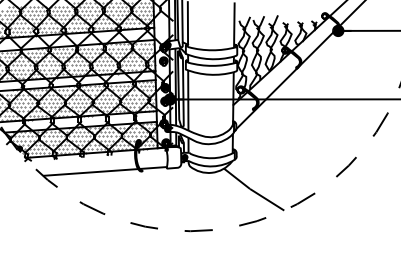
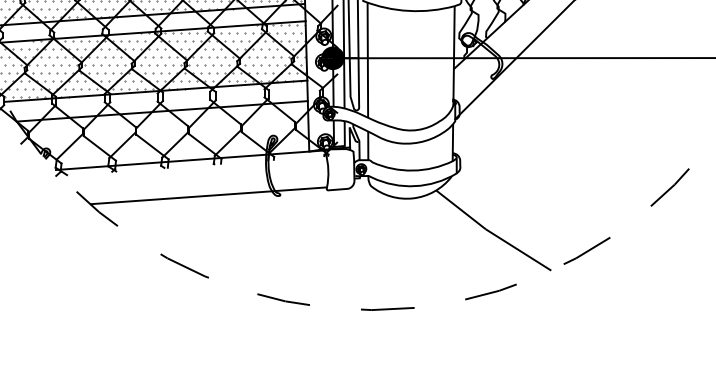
hatch: (83, 140) -> (167, 136), removed

